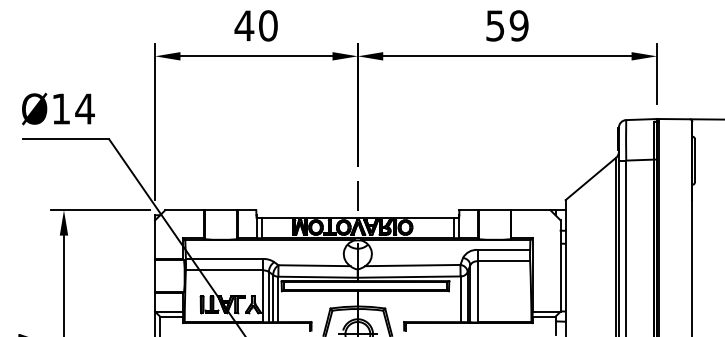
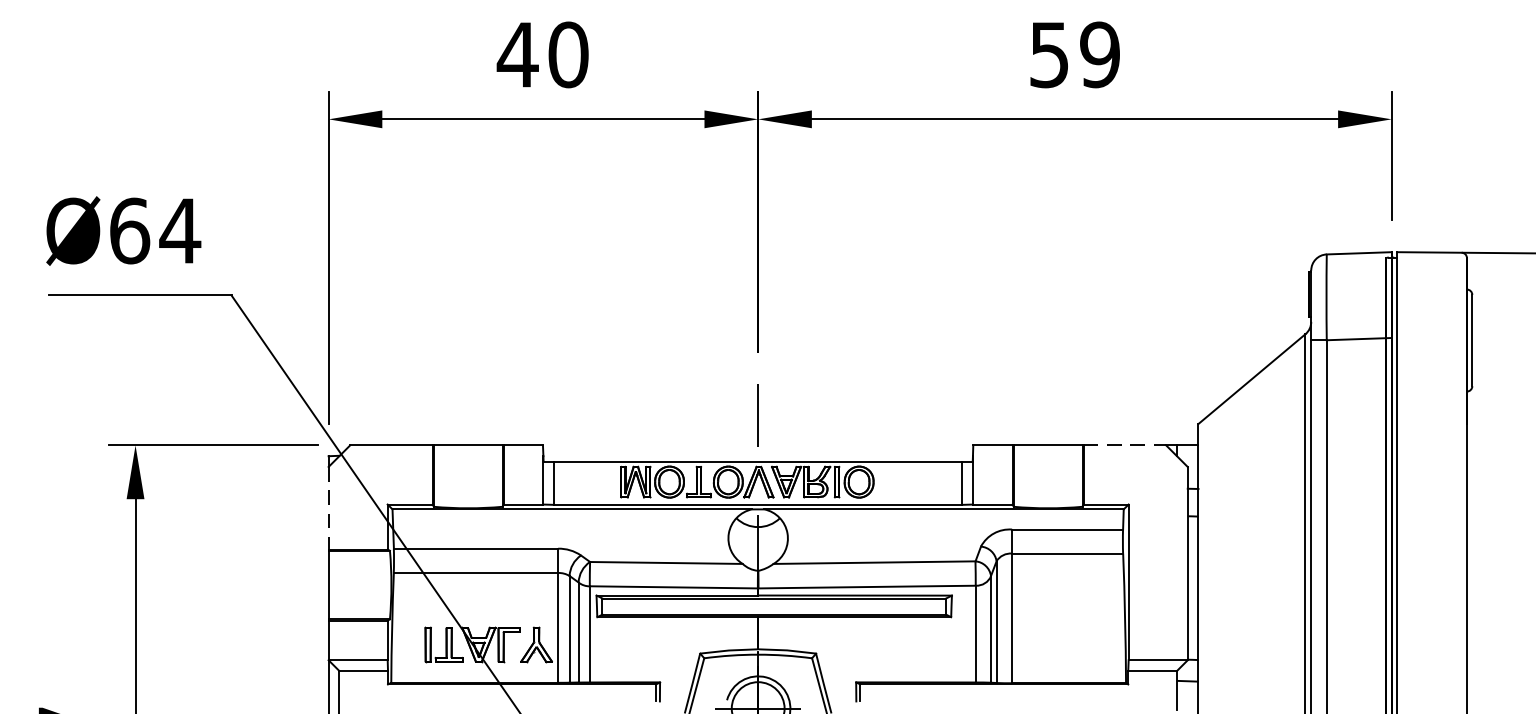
text: (61, 108) -> (130, 229), Ø14 -> Ø64
line: (530, 210) -> (1123, 445), solid -> dashed
line: (155, 240) -> (329, 509), solid -> dashed

